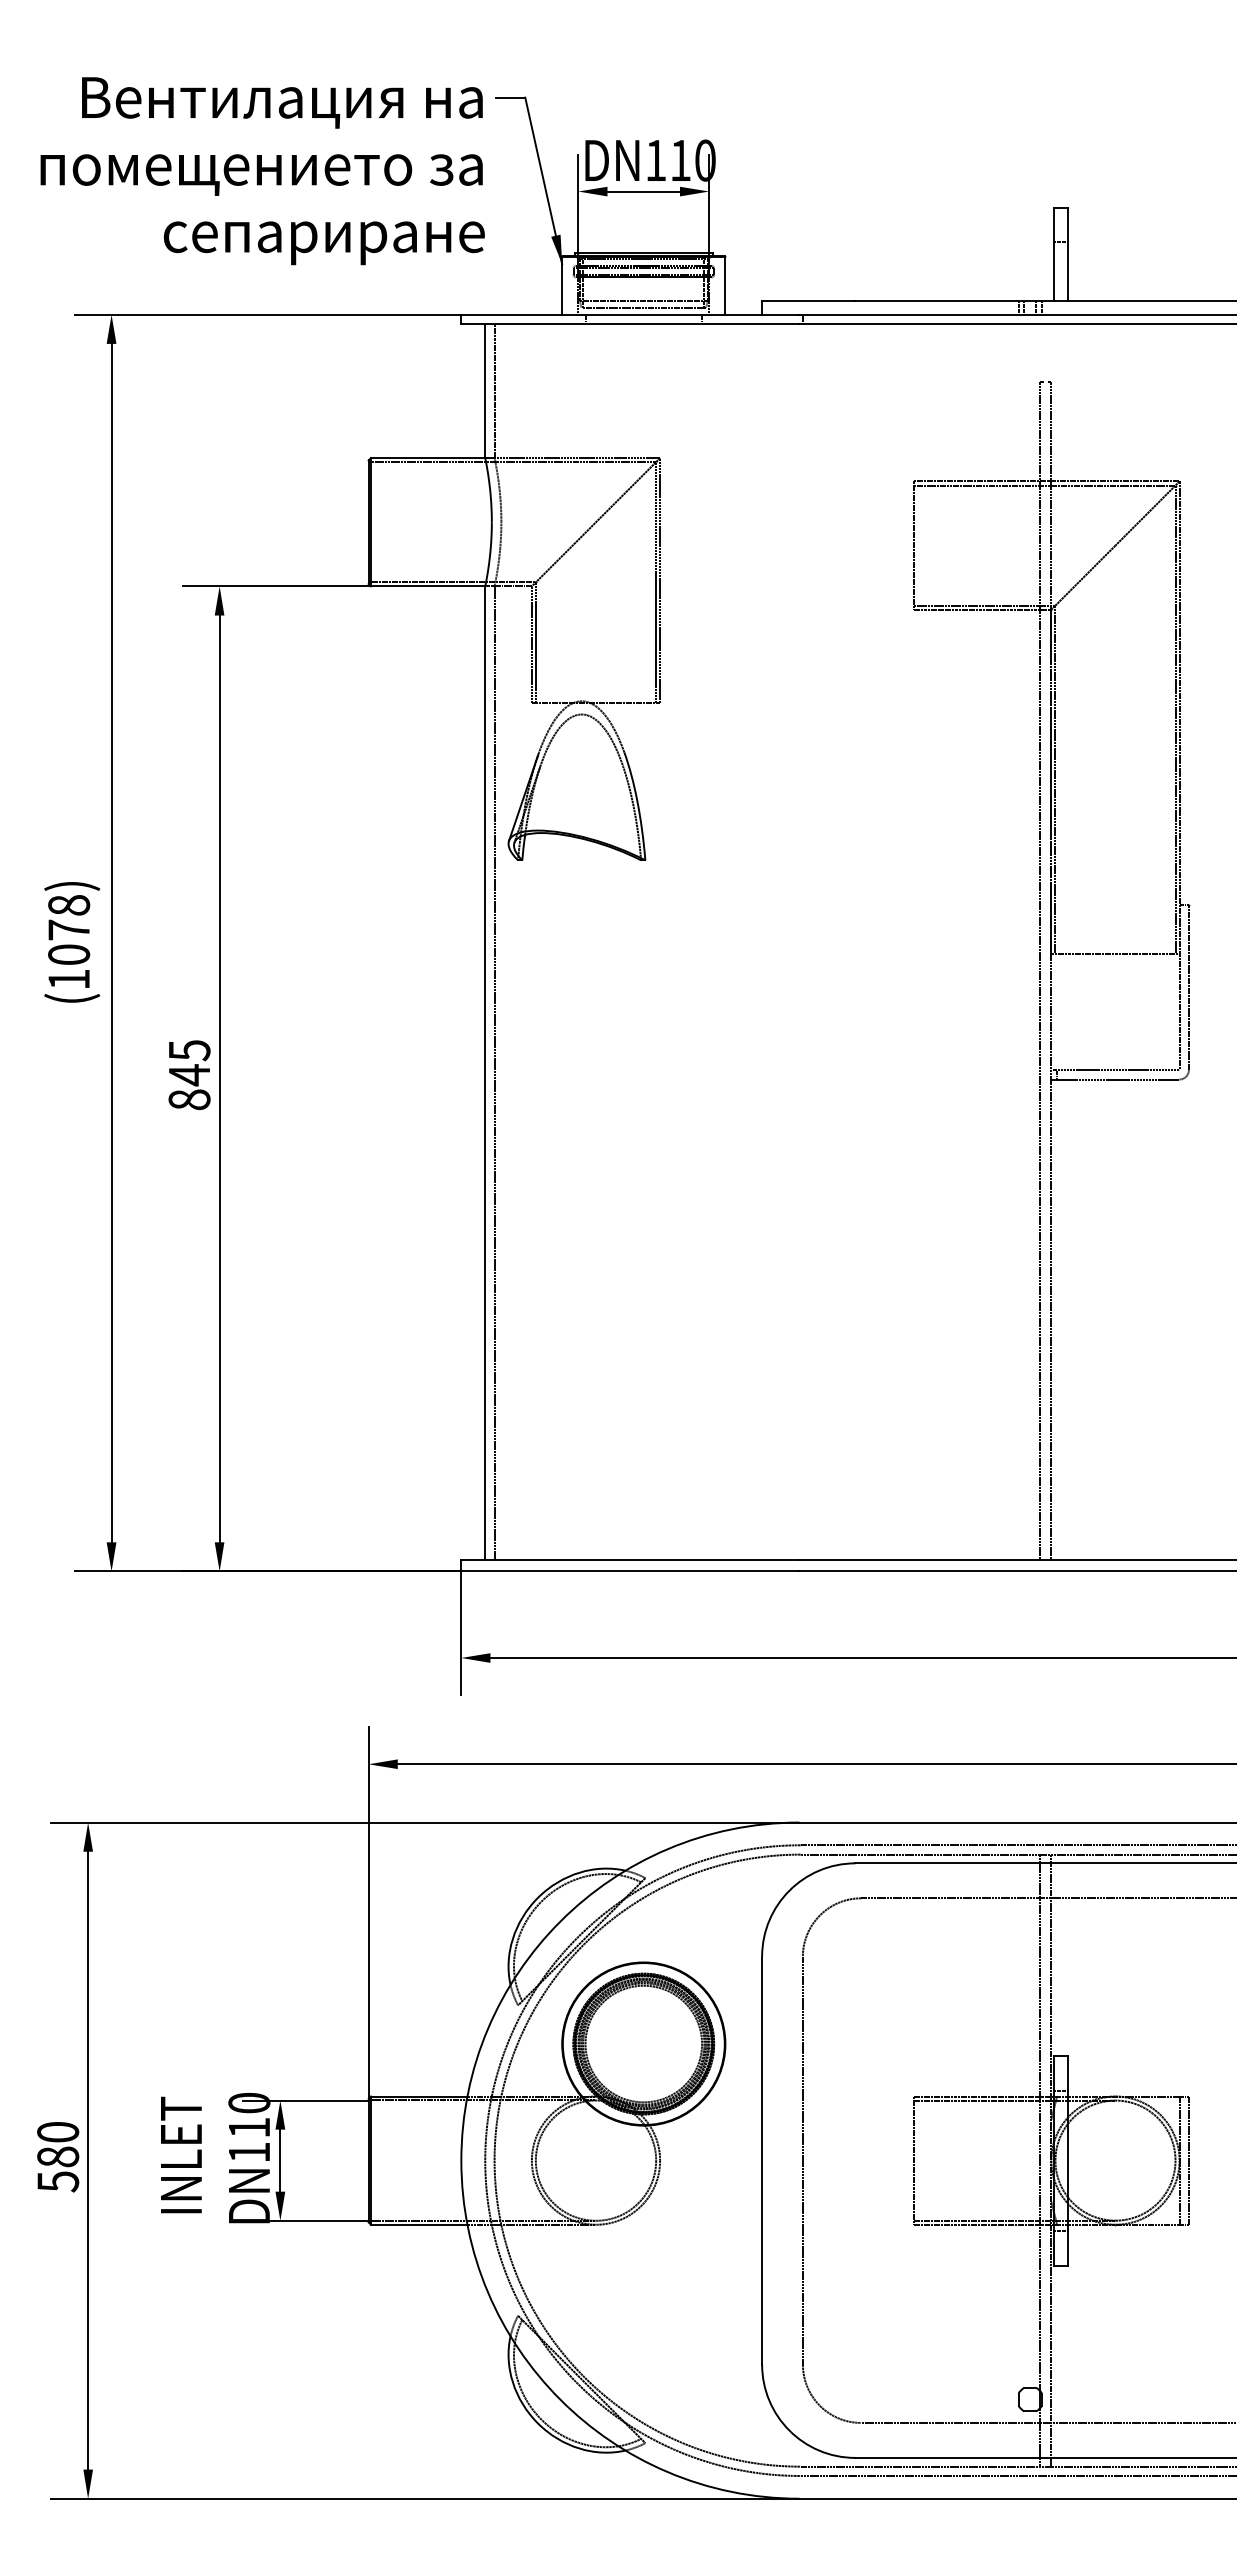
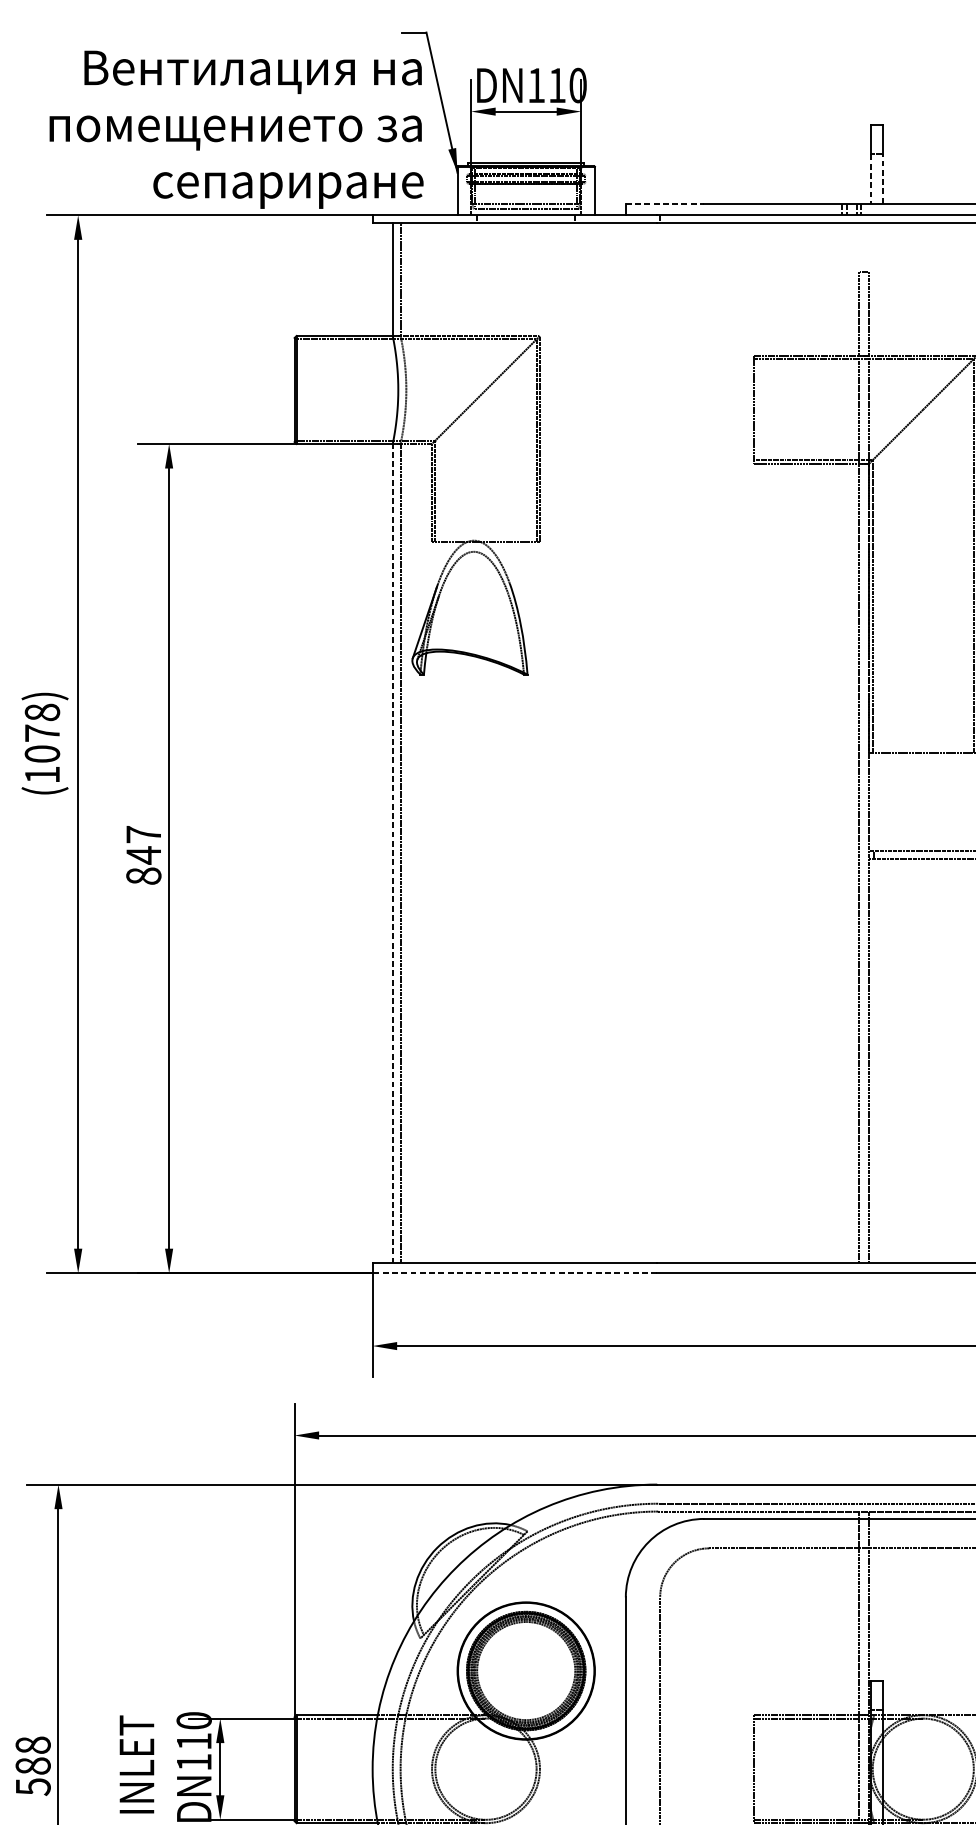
text: (262, 171) -> (236, 130), moved
line: (1067, 271) -> (882, 178), solid -> dashed
line: (1053, 272) -> (871, 179), solid -> dashed
line: (808, 300) -> (664, 203), solid -> dashed
text: (189, 1050) -> (143, 834), 845 -> 847
line: (485, 1073) -> (392, 854), solid -> dashed
line: (629, 1571) -> (514, 1273), solid -> dashed
text: (57, 2132) -> (32, 1745), 580 -> 588

